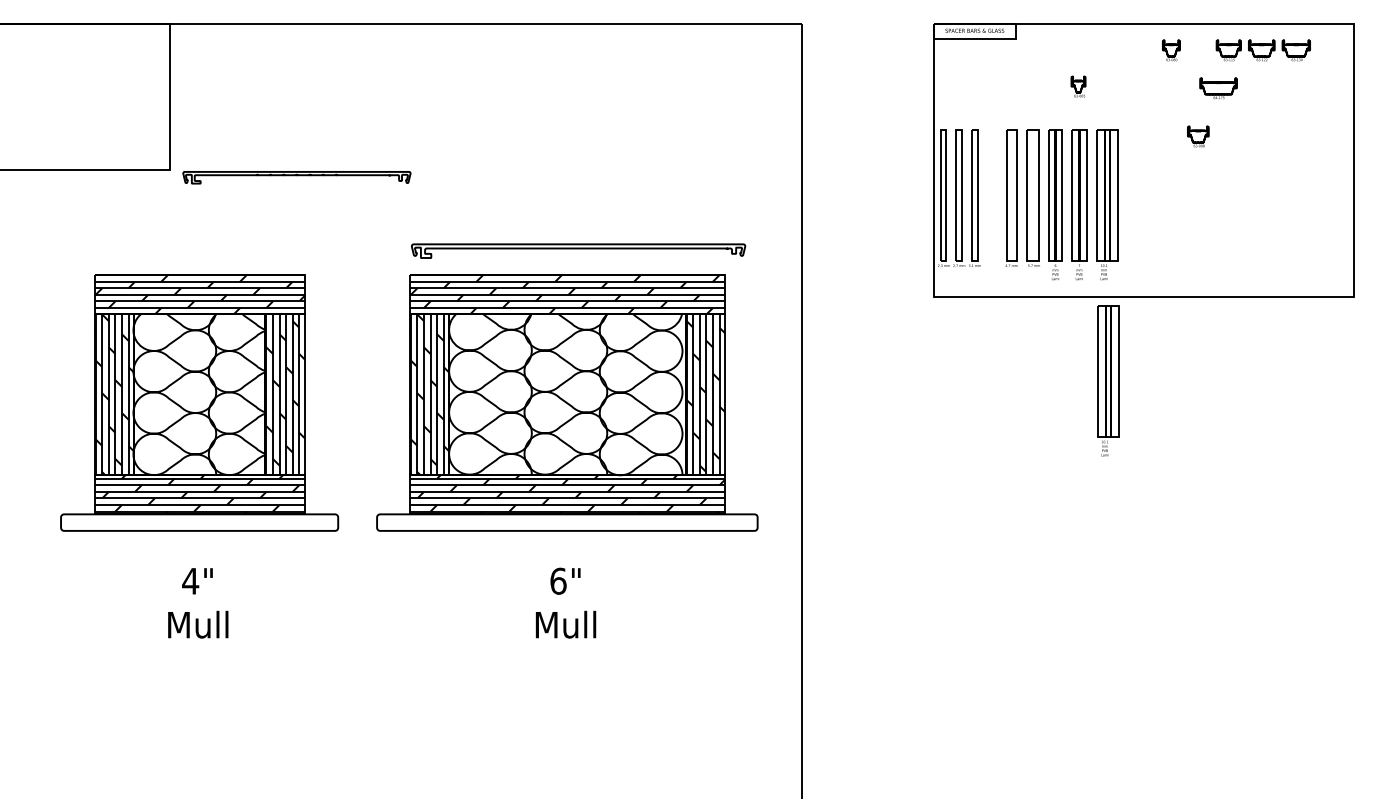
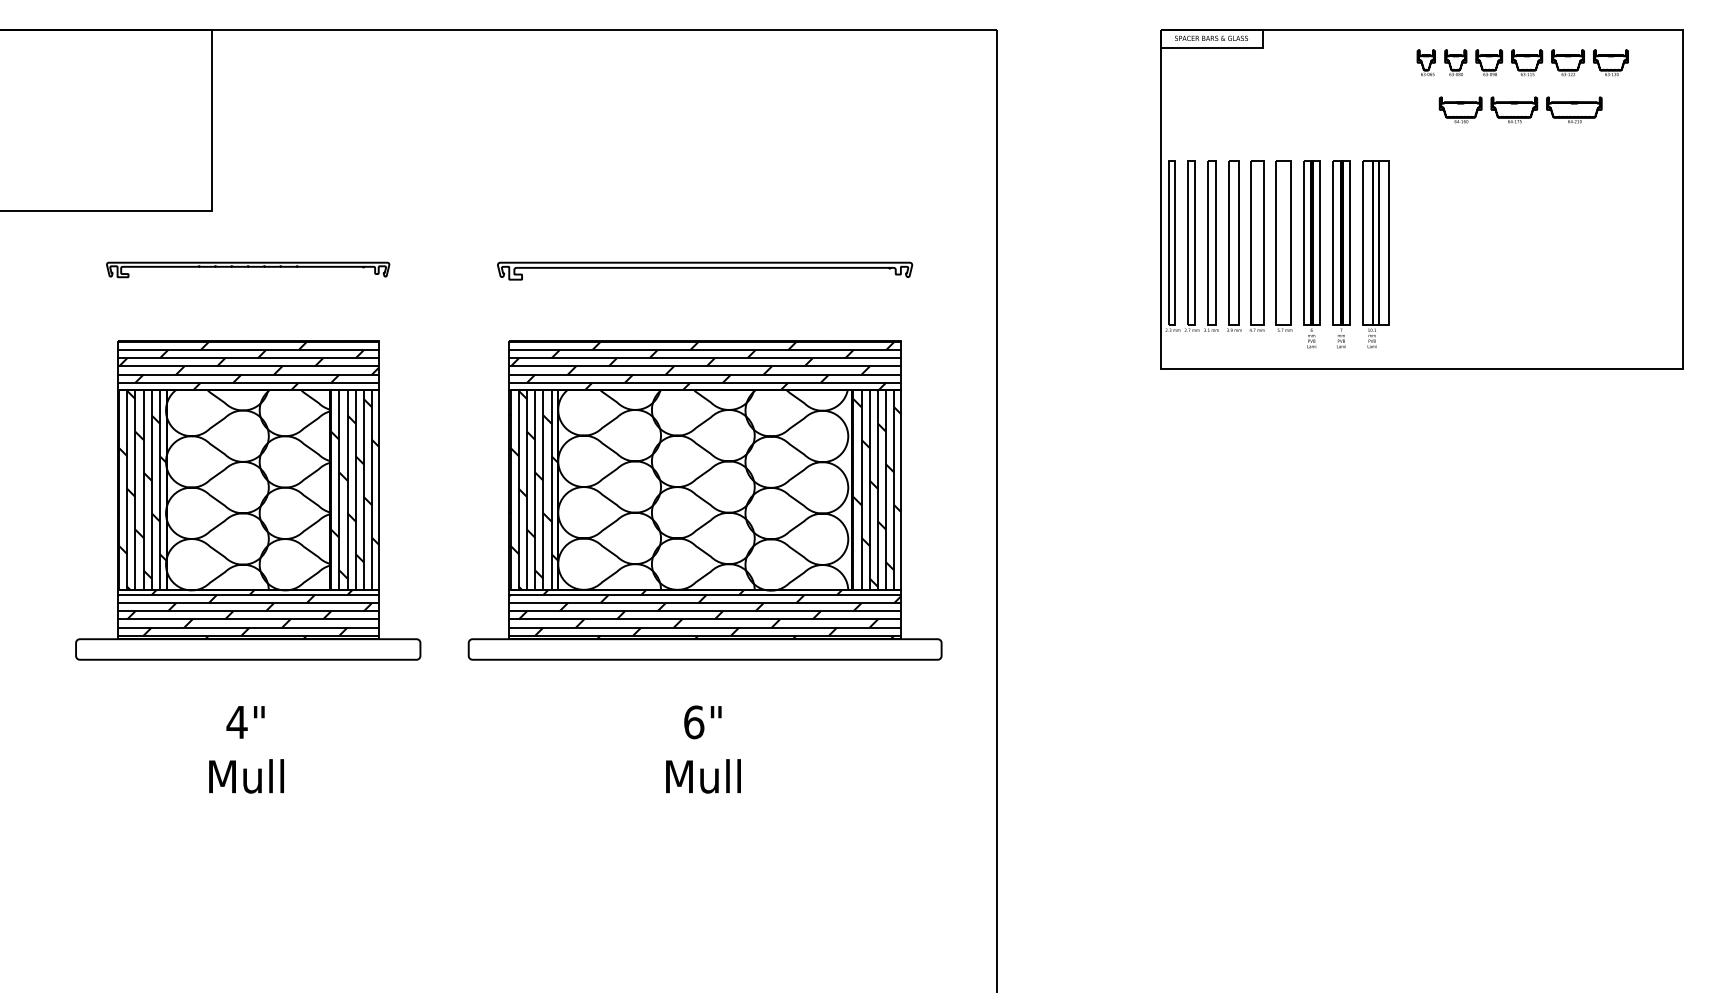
part: (1077, 86) -> (1425, 62), moved
part: (1175, 88) -> (1460, 109), added
part: (1266, 88) -> (1574, 109), added
part: (1198, 136) -> (1489, 62), moved
part: (297, 177) -> (248, 269), moved
part: (993, 197) -> (1234, 245), added
part: (578, 250) -> (705, 270), moved
part: (1107, 380) -> (1376, 473), removed

